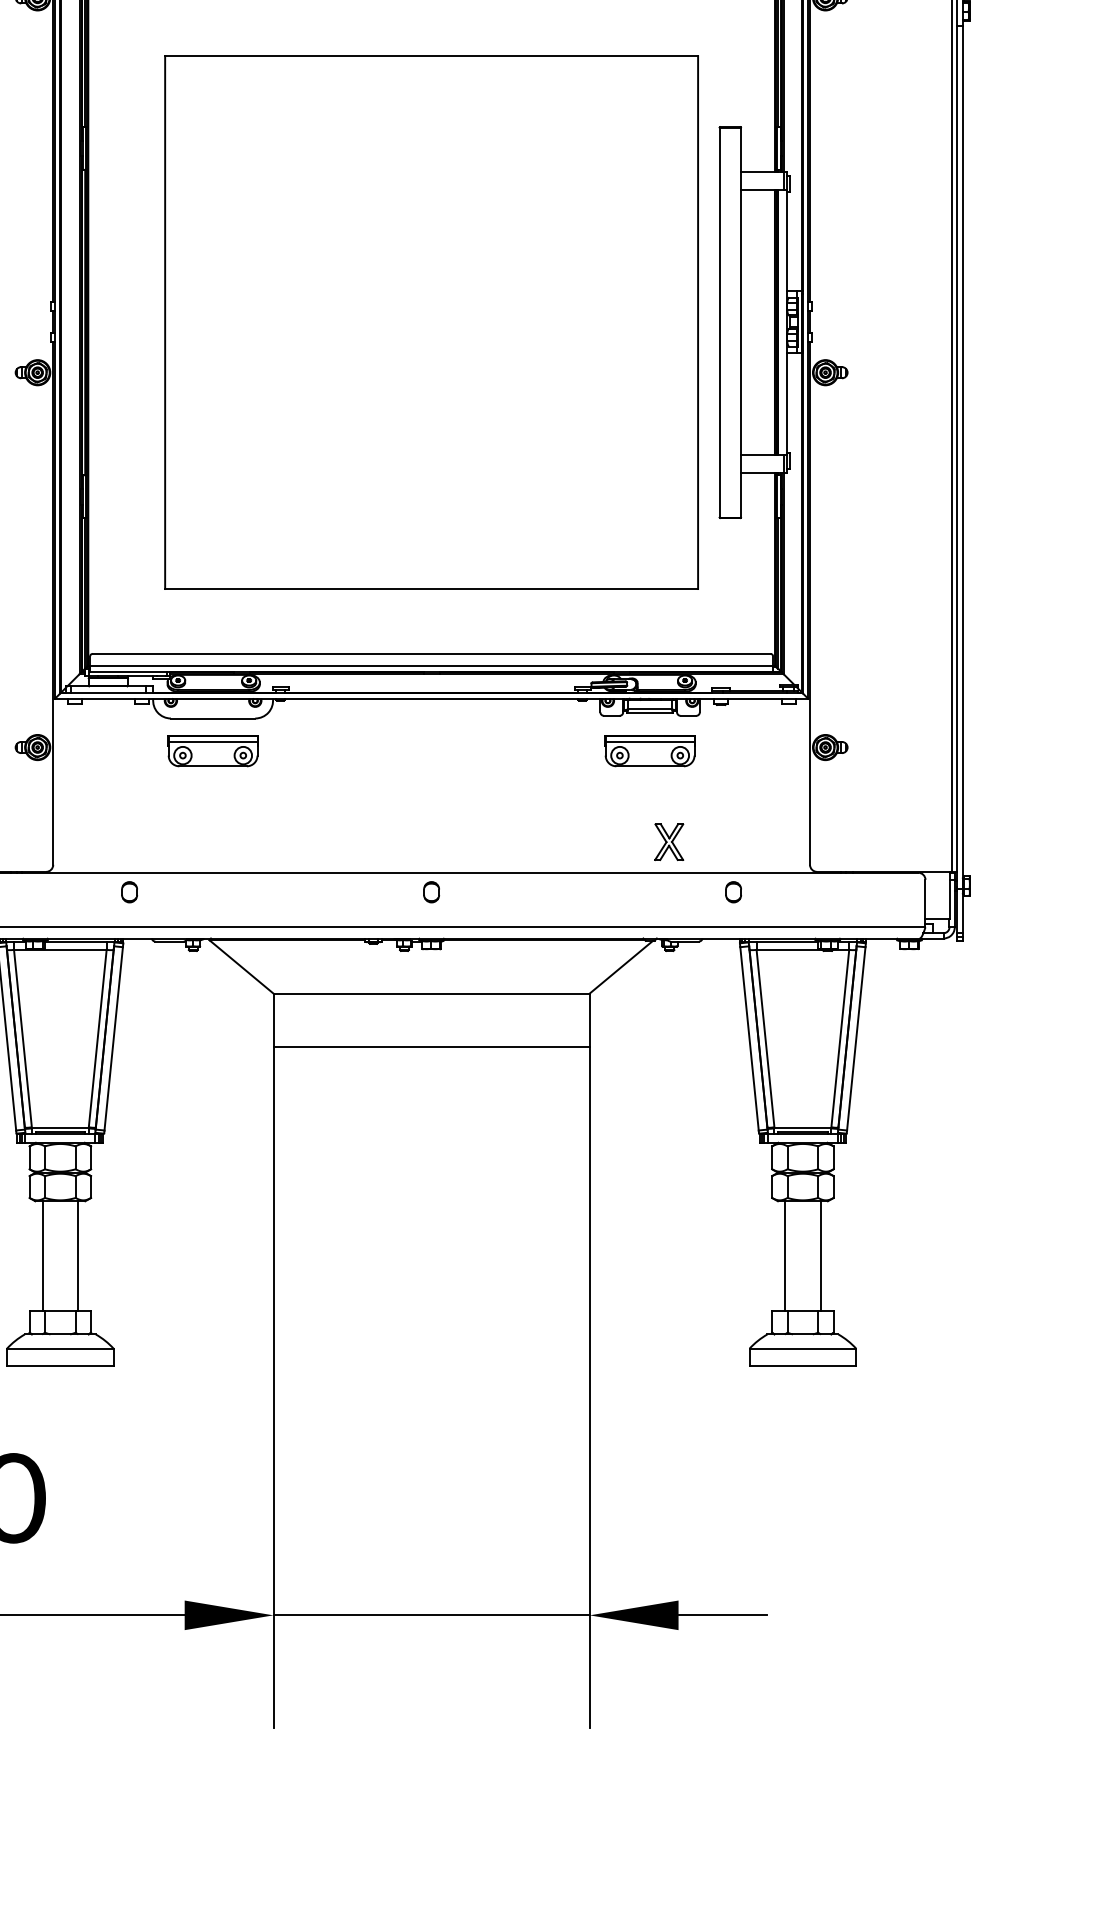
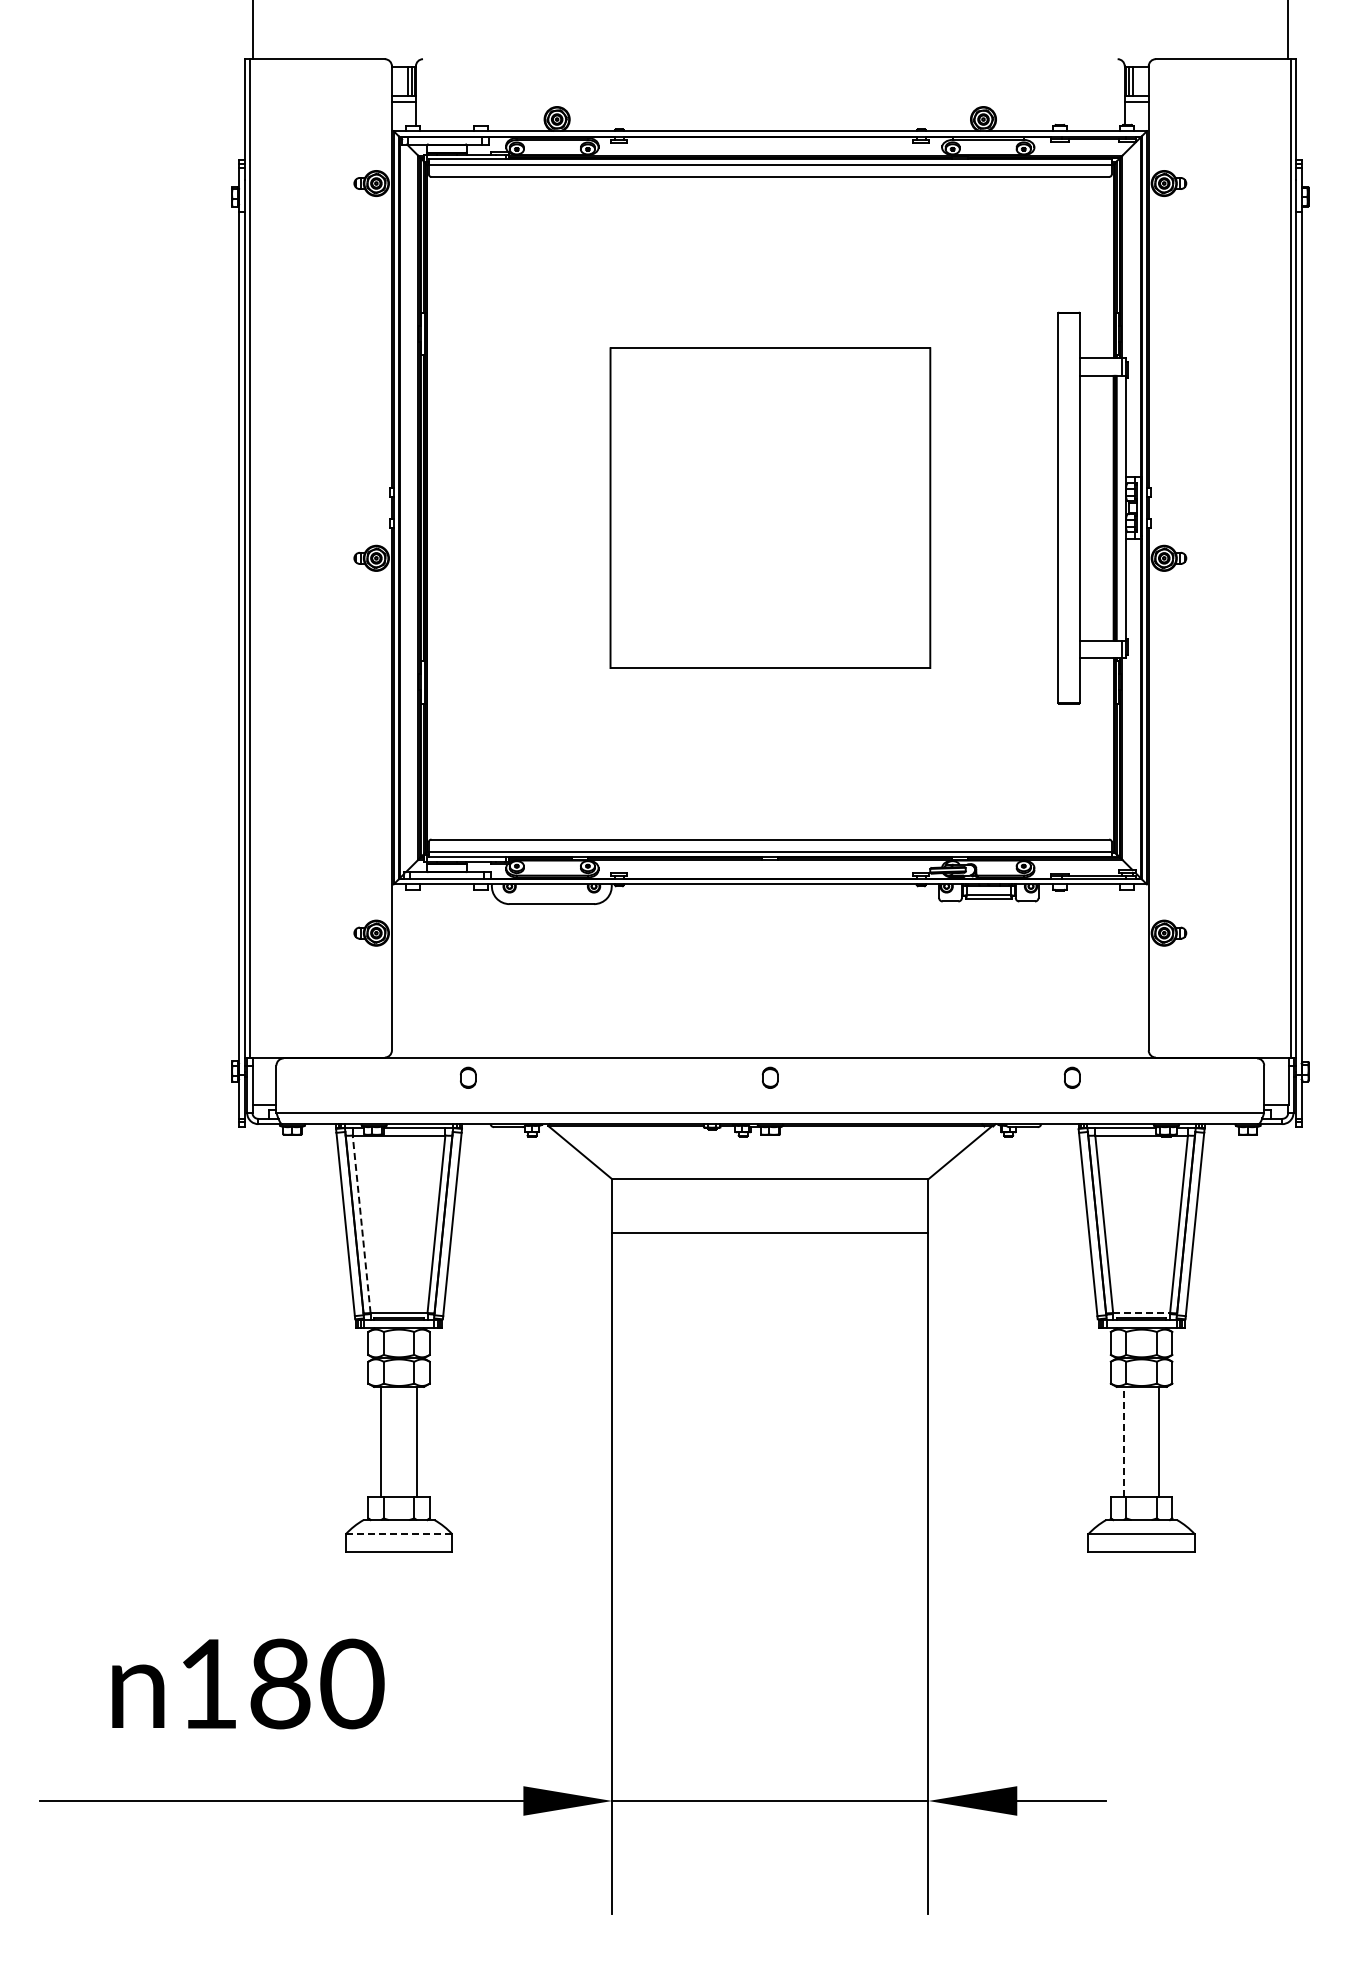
part: (431, 321) -> (770, 507), size x0.6
part: (212, 750) -> (551, 936), removed
part: (649, 750) -> (988, 936), removed
part: (668, 841) -> (1007, 1027), removed
line: (22, 1037) -> (361, 1223), solid -> dashed
line: (803, 1127) -> (1142, 1313), solid -> dashed
line: (784, 1255) -> (1123, 1441), solid -> dashed
line: (59, 1348) -> (398, 1534), solid -> dashed

